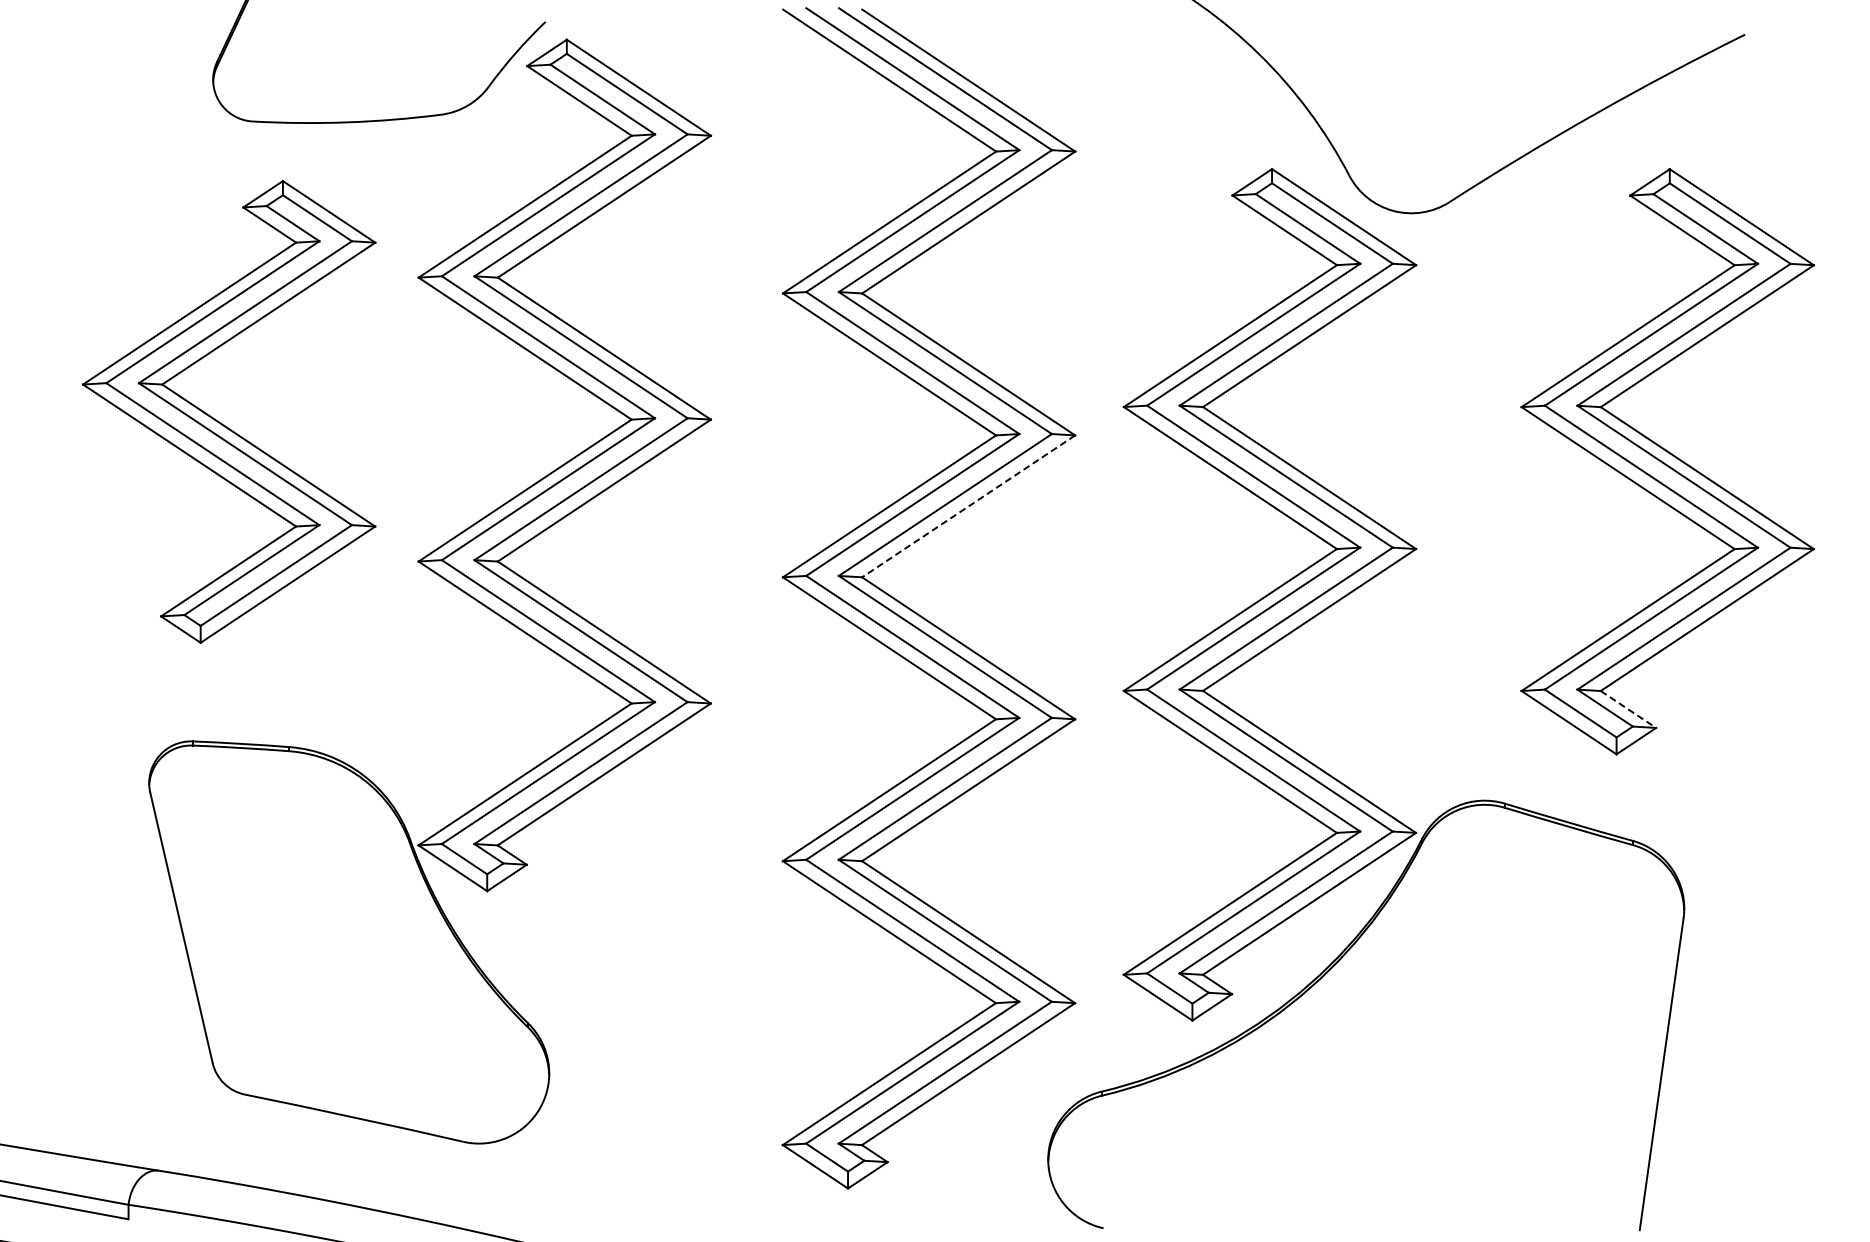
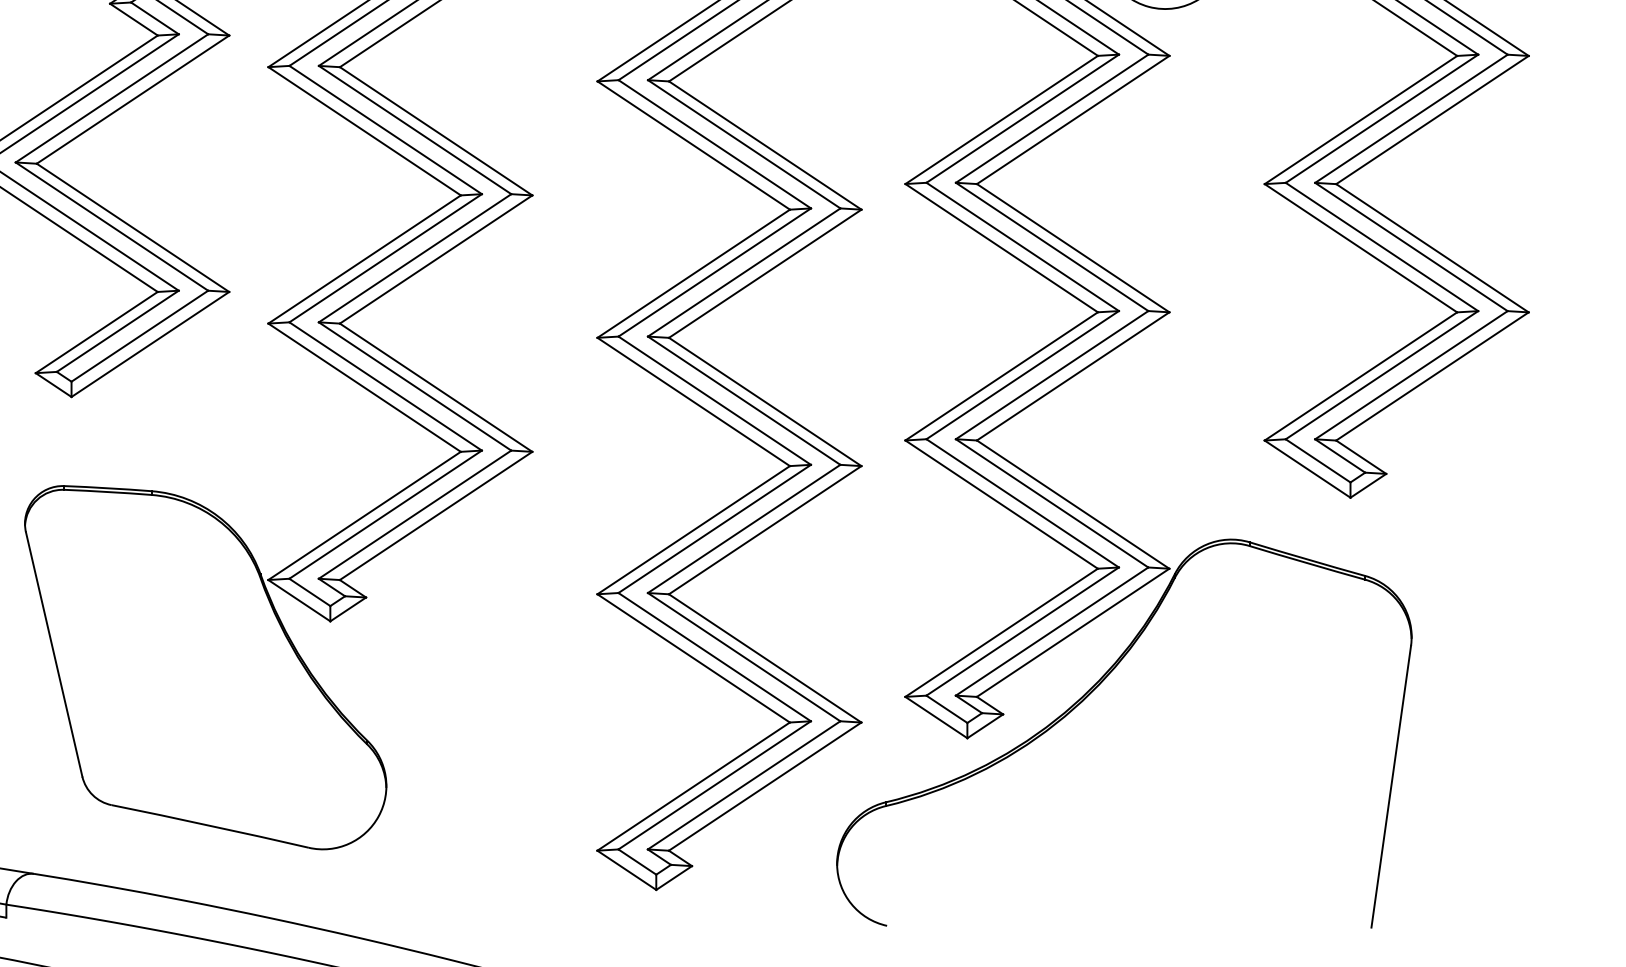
line: (968, 506) -> (765, 273), dashed -> solid
line: (1628, 709) -> (1361, 457), dashed -> solid

